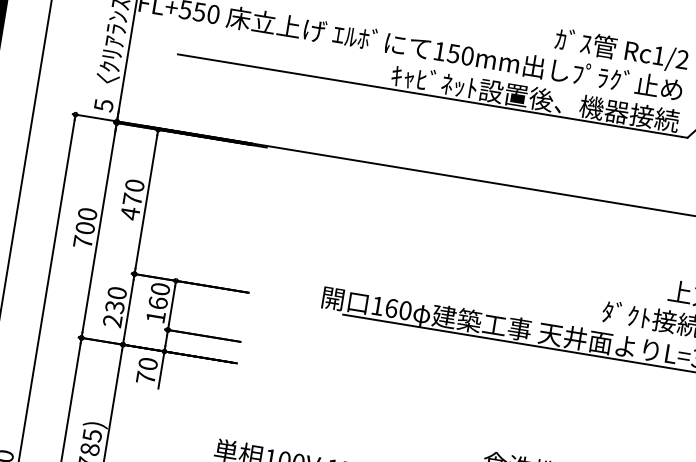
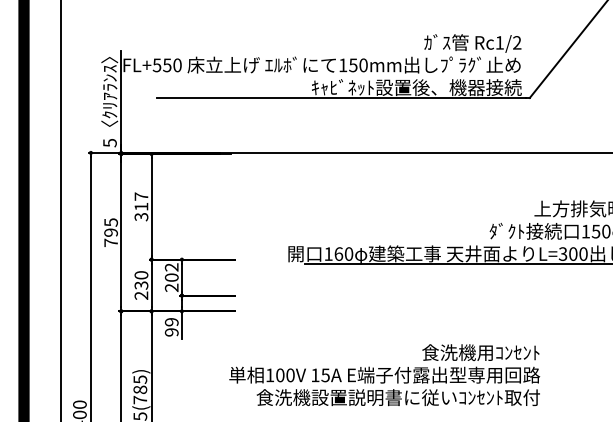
text: (132, 199) -> (141, 206), 470 -> 317
text: (85, 220) -> (110, 227), 700 -> 795
text: (157, 302) -> (171, 277), 160 -> 202
text: (146, 371) -> (171, 327), 70 -> 99

